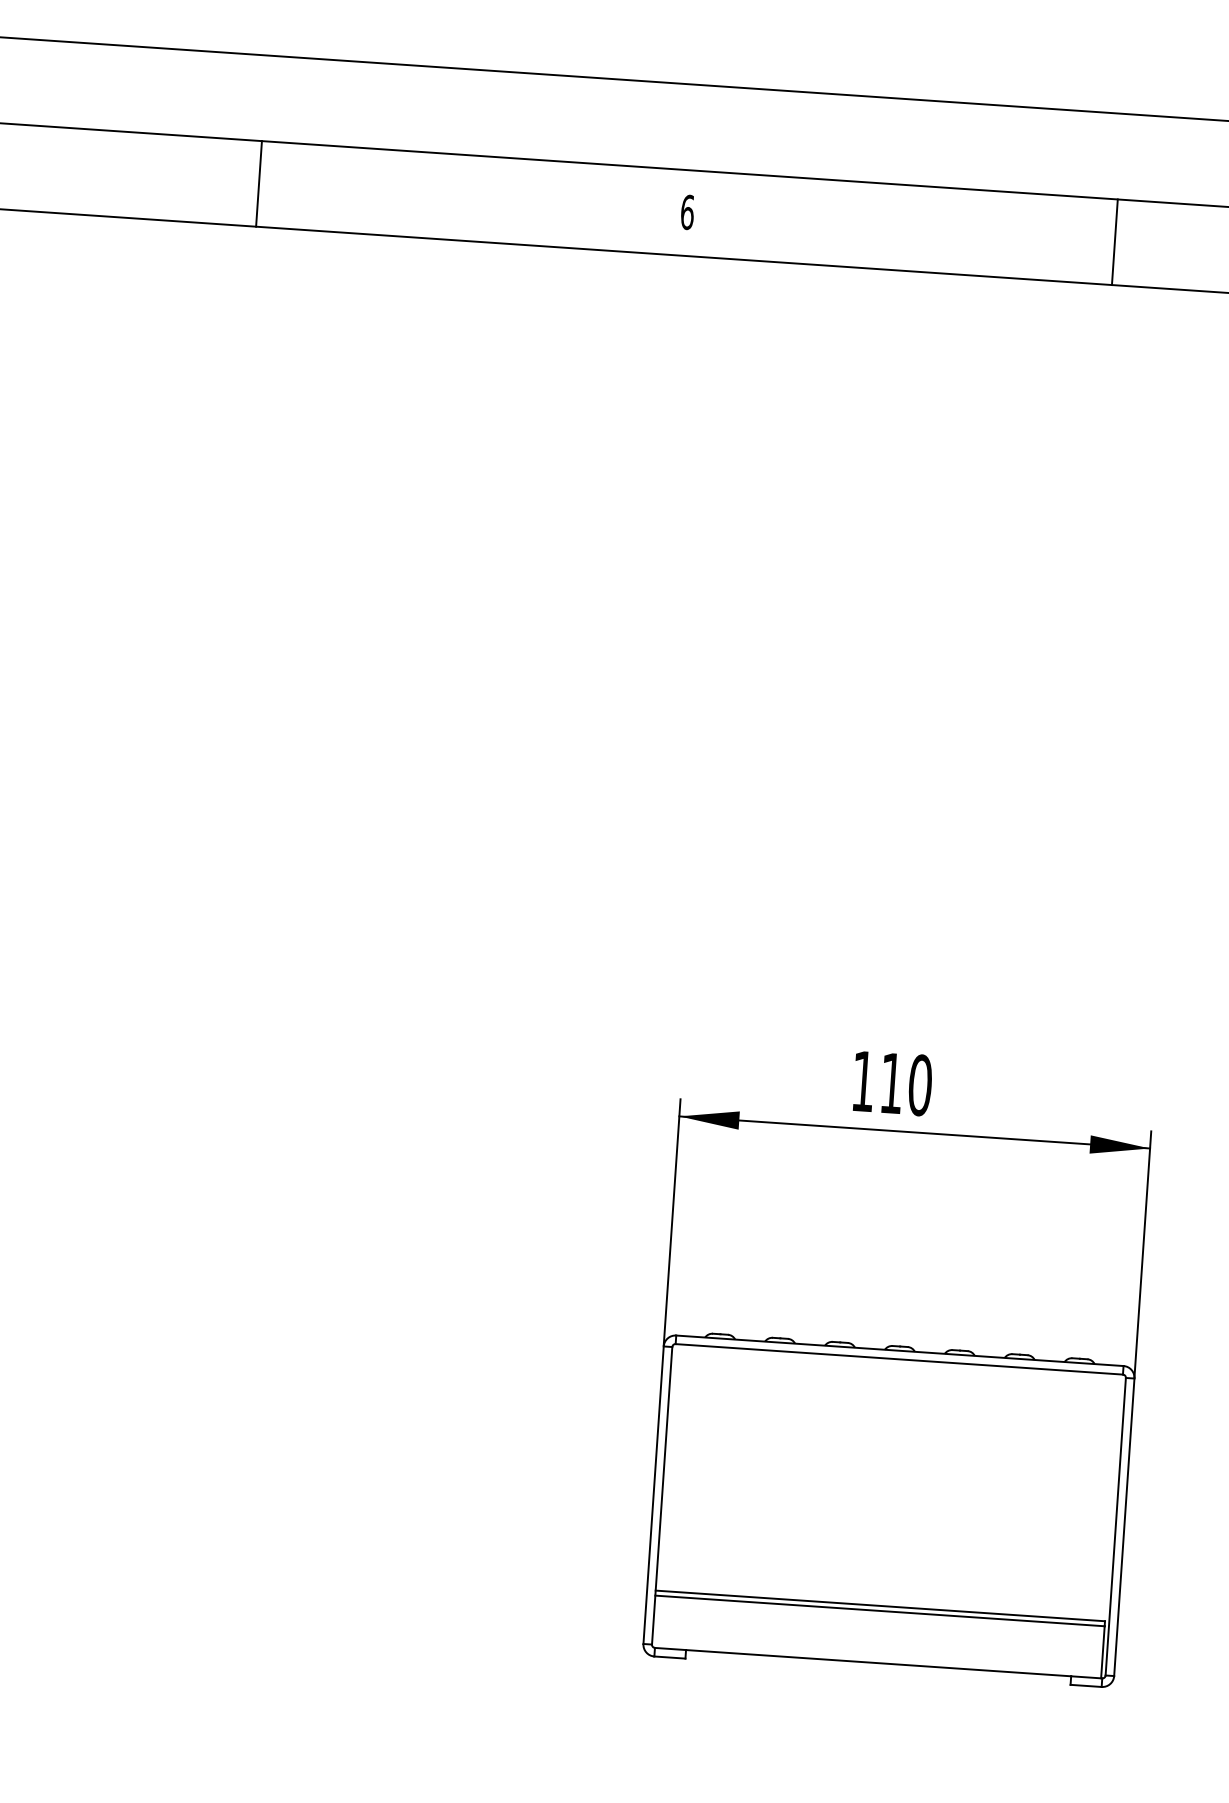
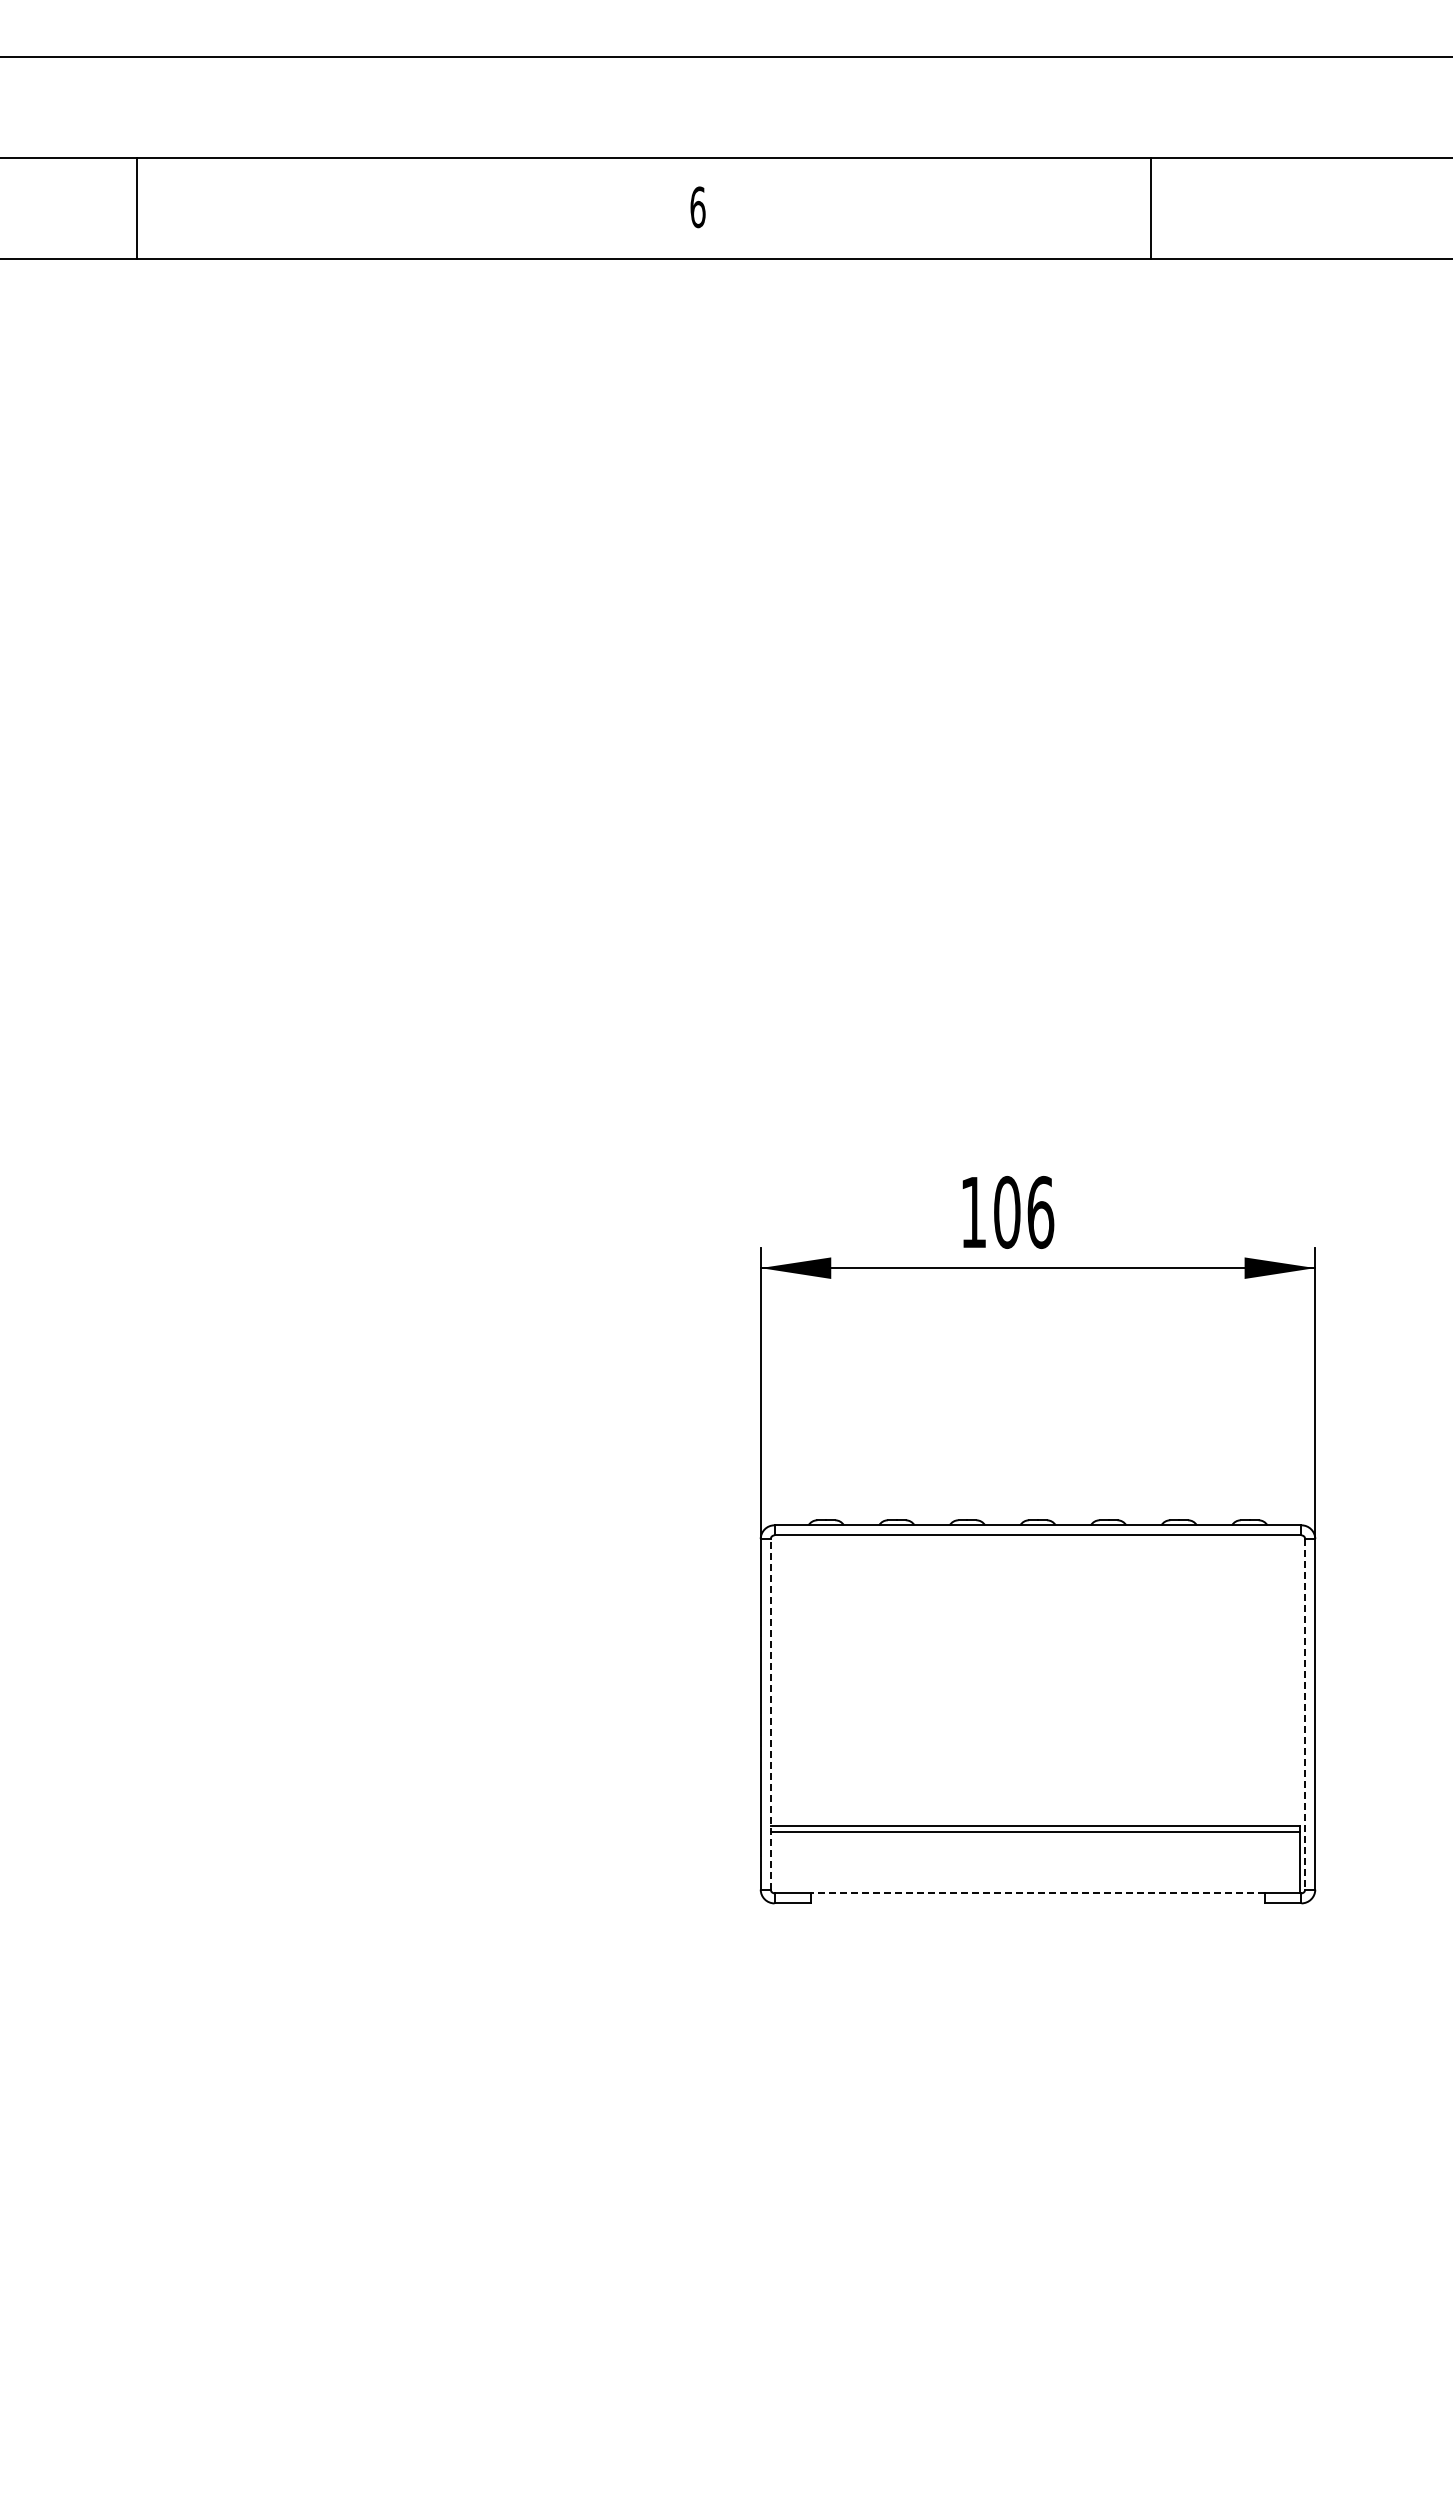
line: (259, 183) -> (137, 207), moved
line: (1114, 241) -> (1151, 207), moved
text: (906, 1084) -> (1024, 1212), 110 -> 106
line: (661, 1495) -> (770, 1713), solid -> dashed
line: (1116, 1526) -> (1305, 1714), solid -> dashed
line: (879, 1663) -> (1038, 1893), solid -> dashed

